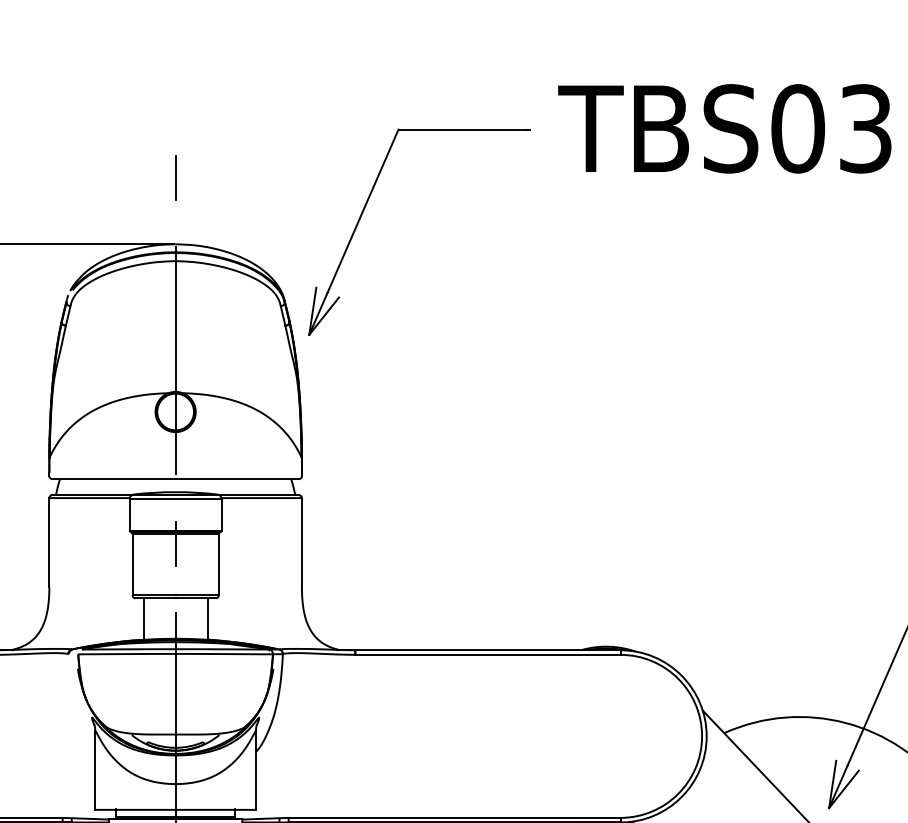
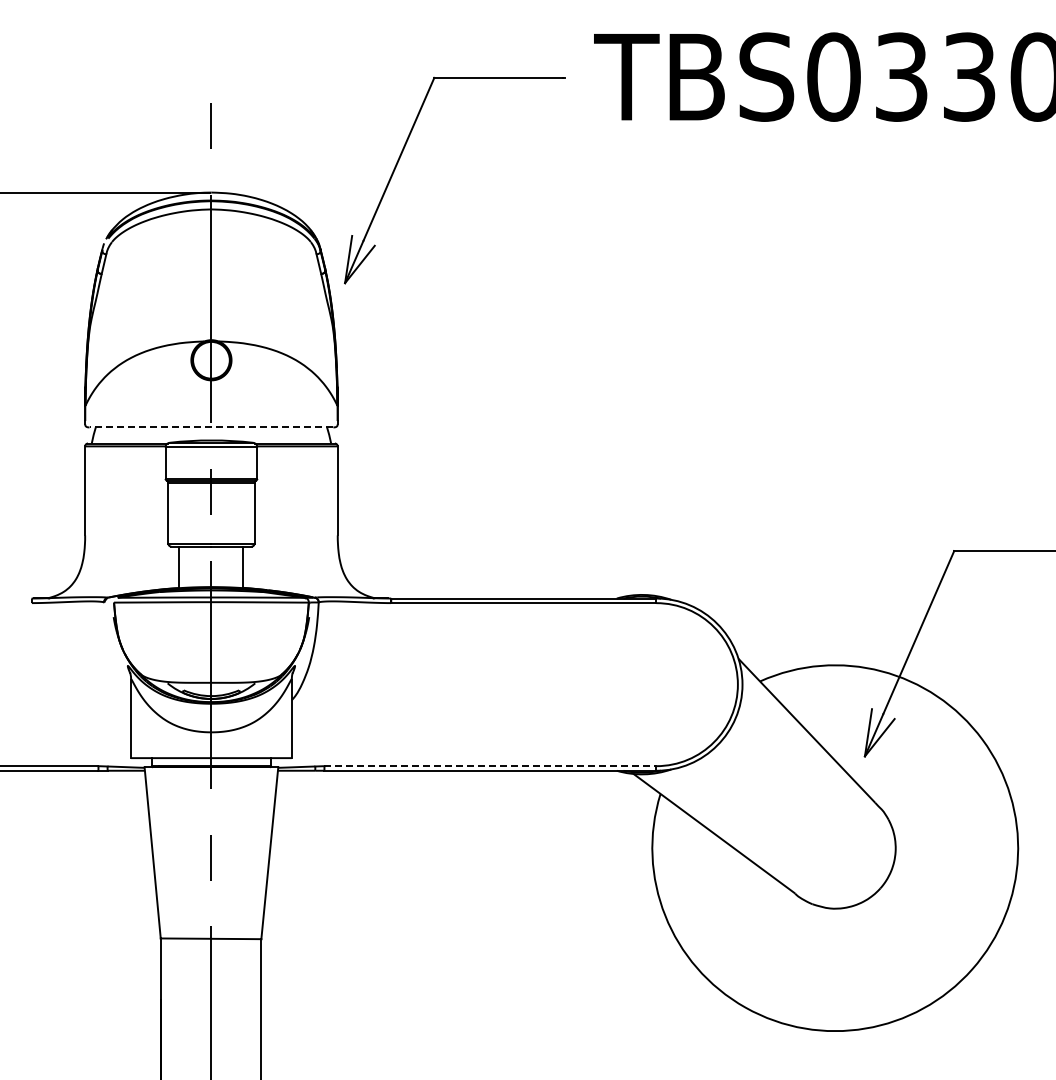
line: (175, 479) -> (211, 427), solid -> dashed
line: (454, 818) -> (490, 766), solid -> dashed

